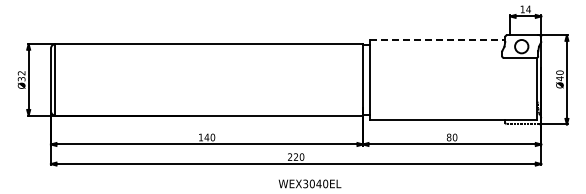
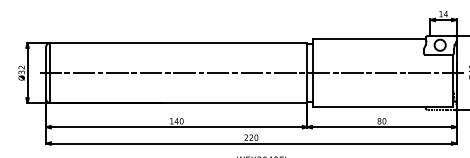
line: (437, 39) -> (369, 39), dashed -> solid
line: (296, 79) -> (251, 72), added

